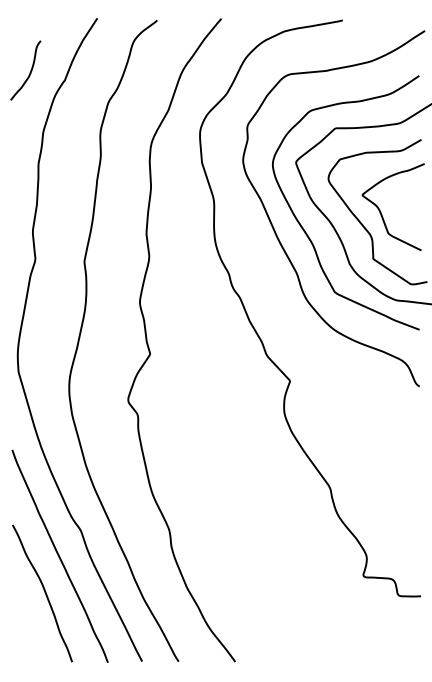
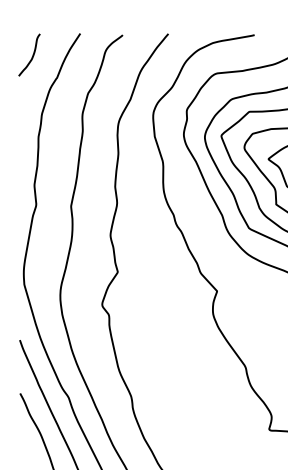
curve: (29, 72) -> (32, 56), moved

